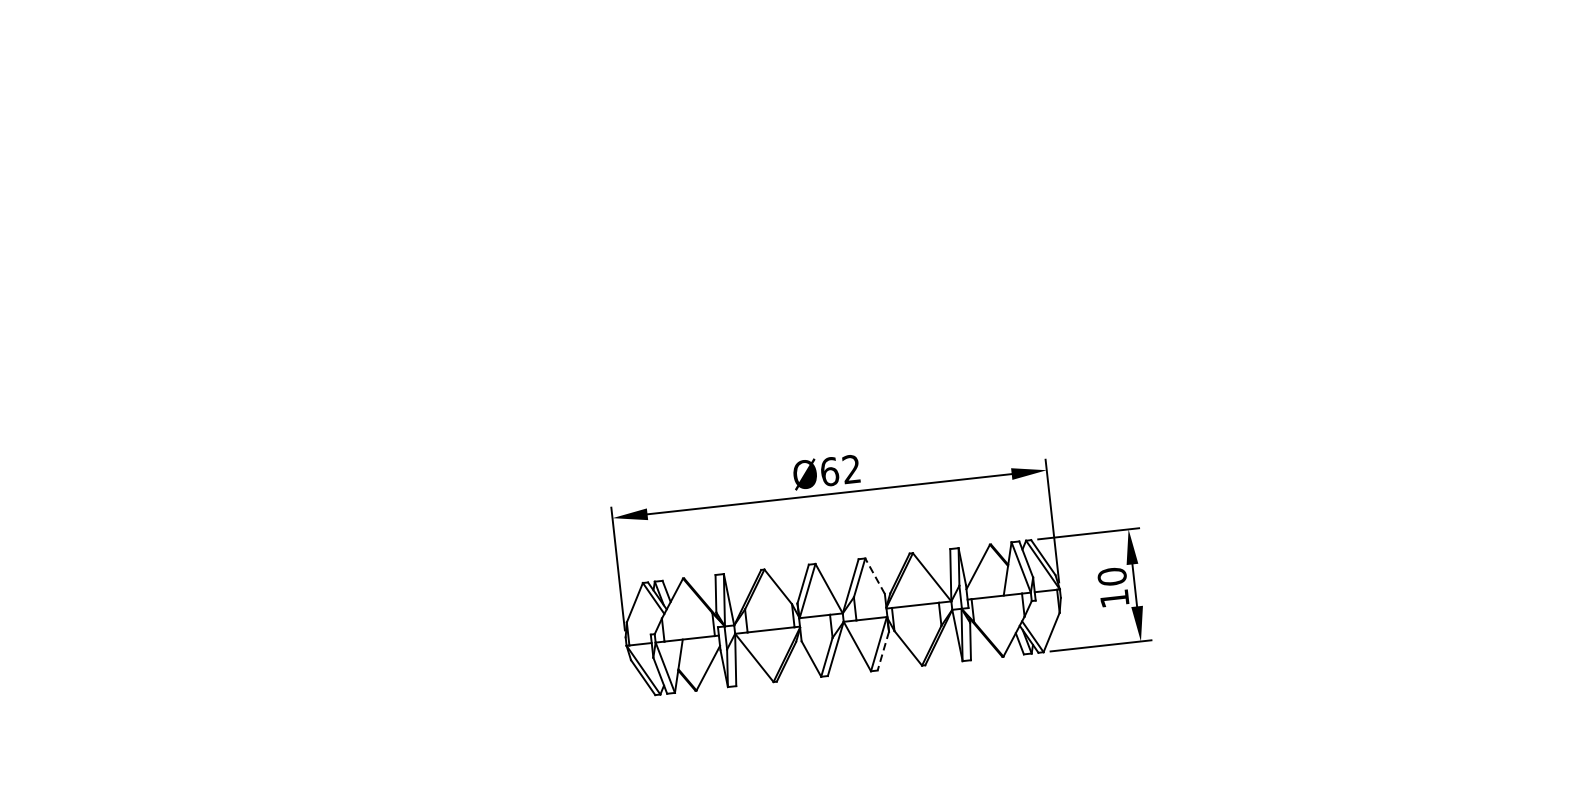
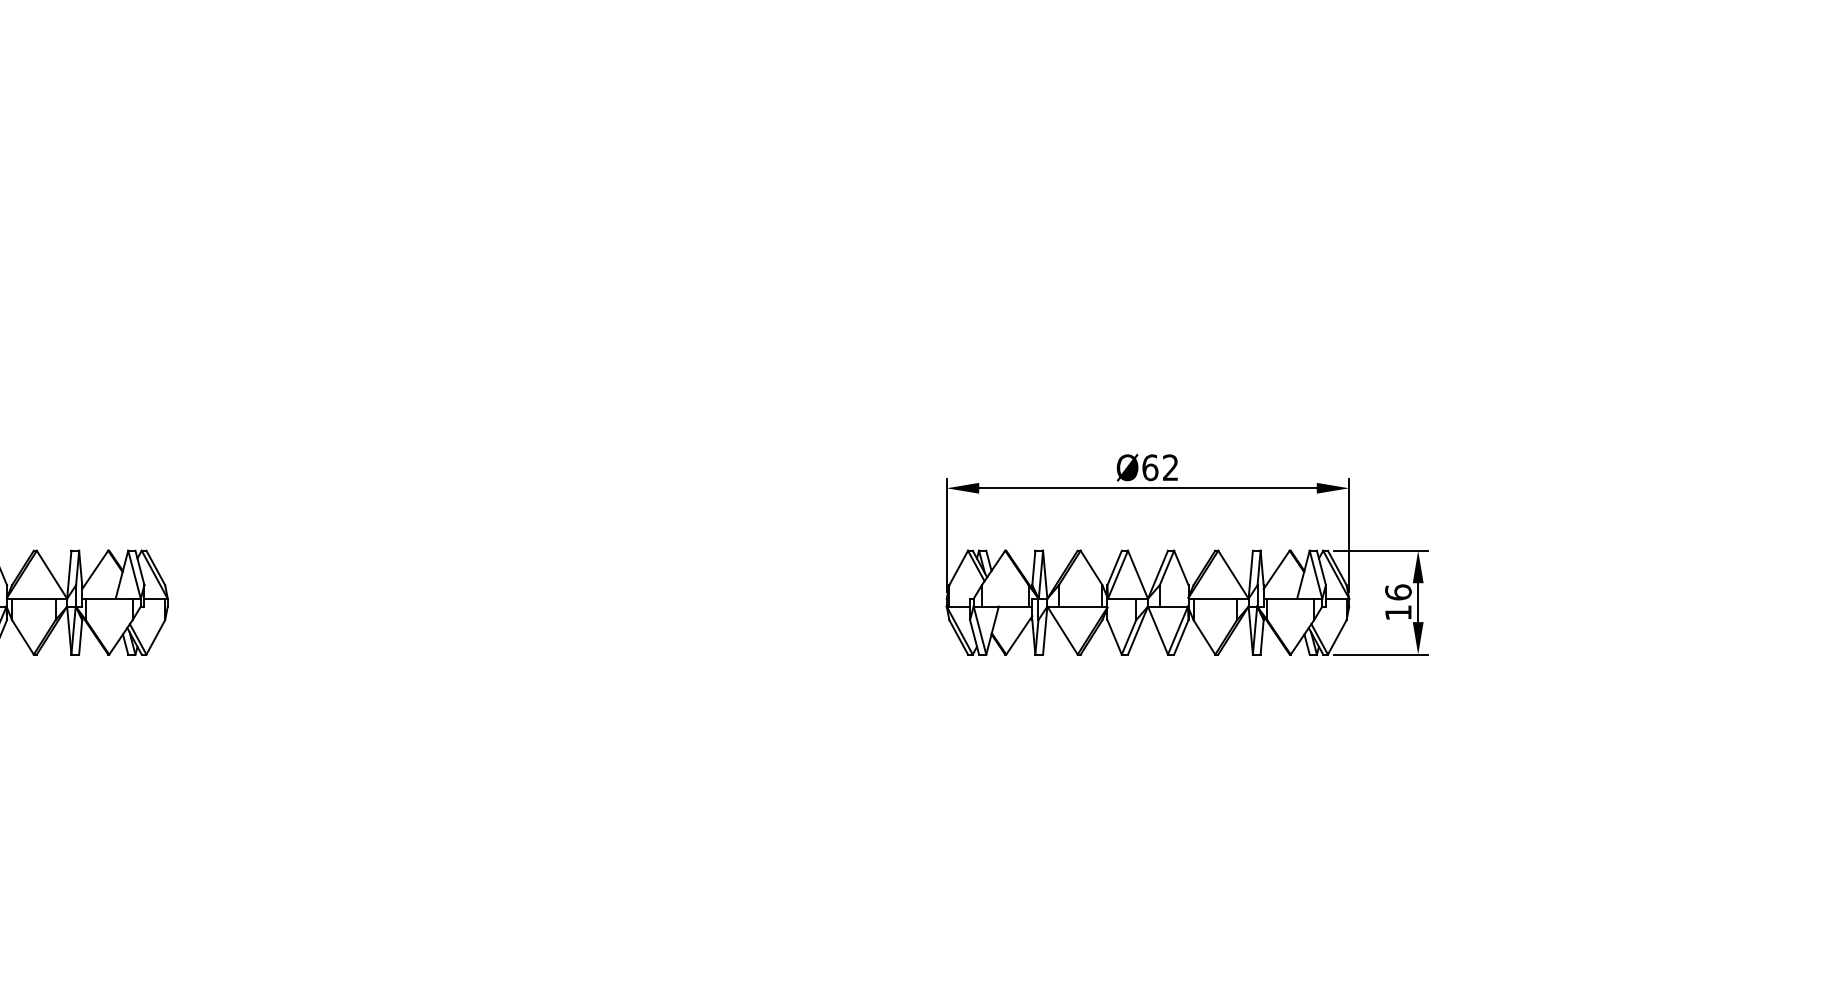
line: (875, 575) -> (1181, 567), dashed -> solid
text: (1112, 576) -> (1398, 592), 10 -> 16
line: (883, 651) -> (1181, 637), dashed -> solid

